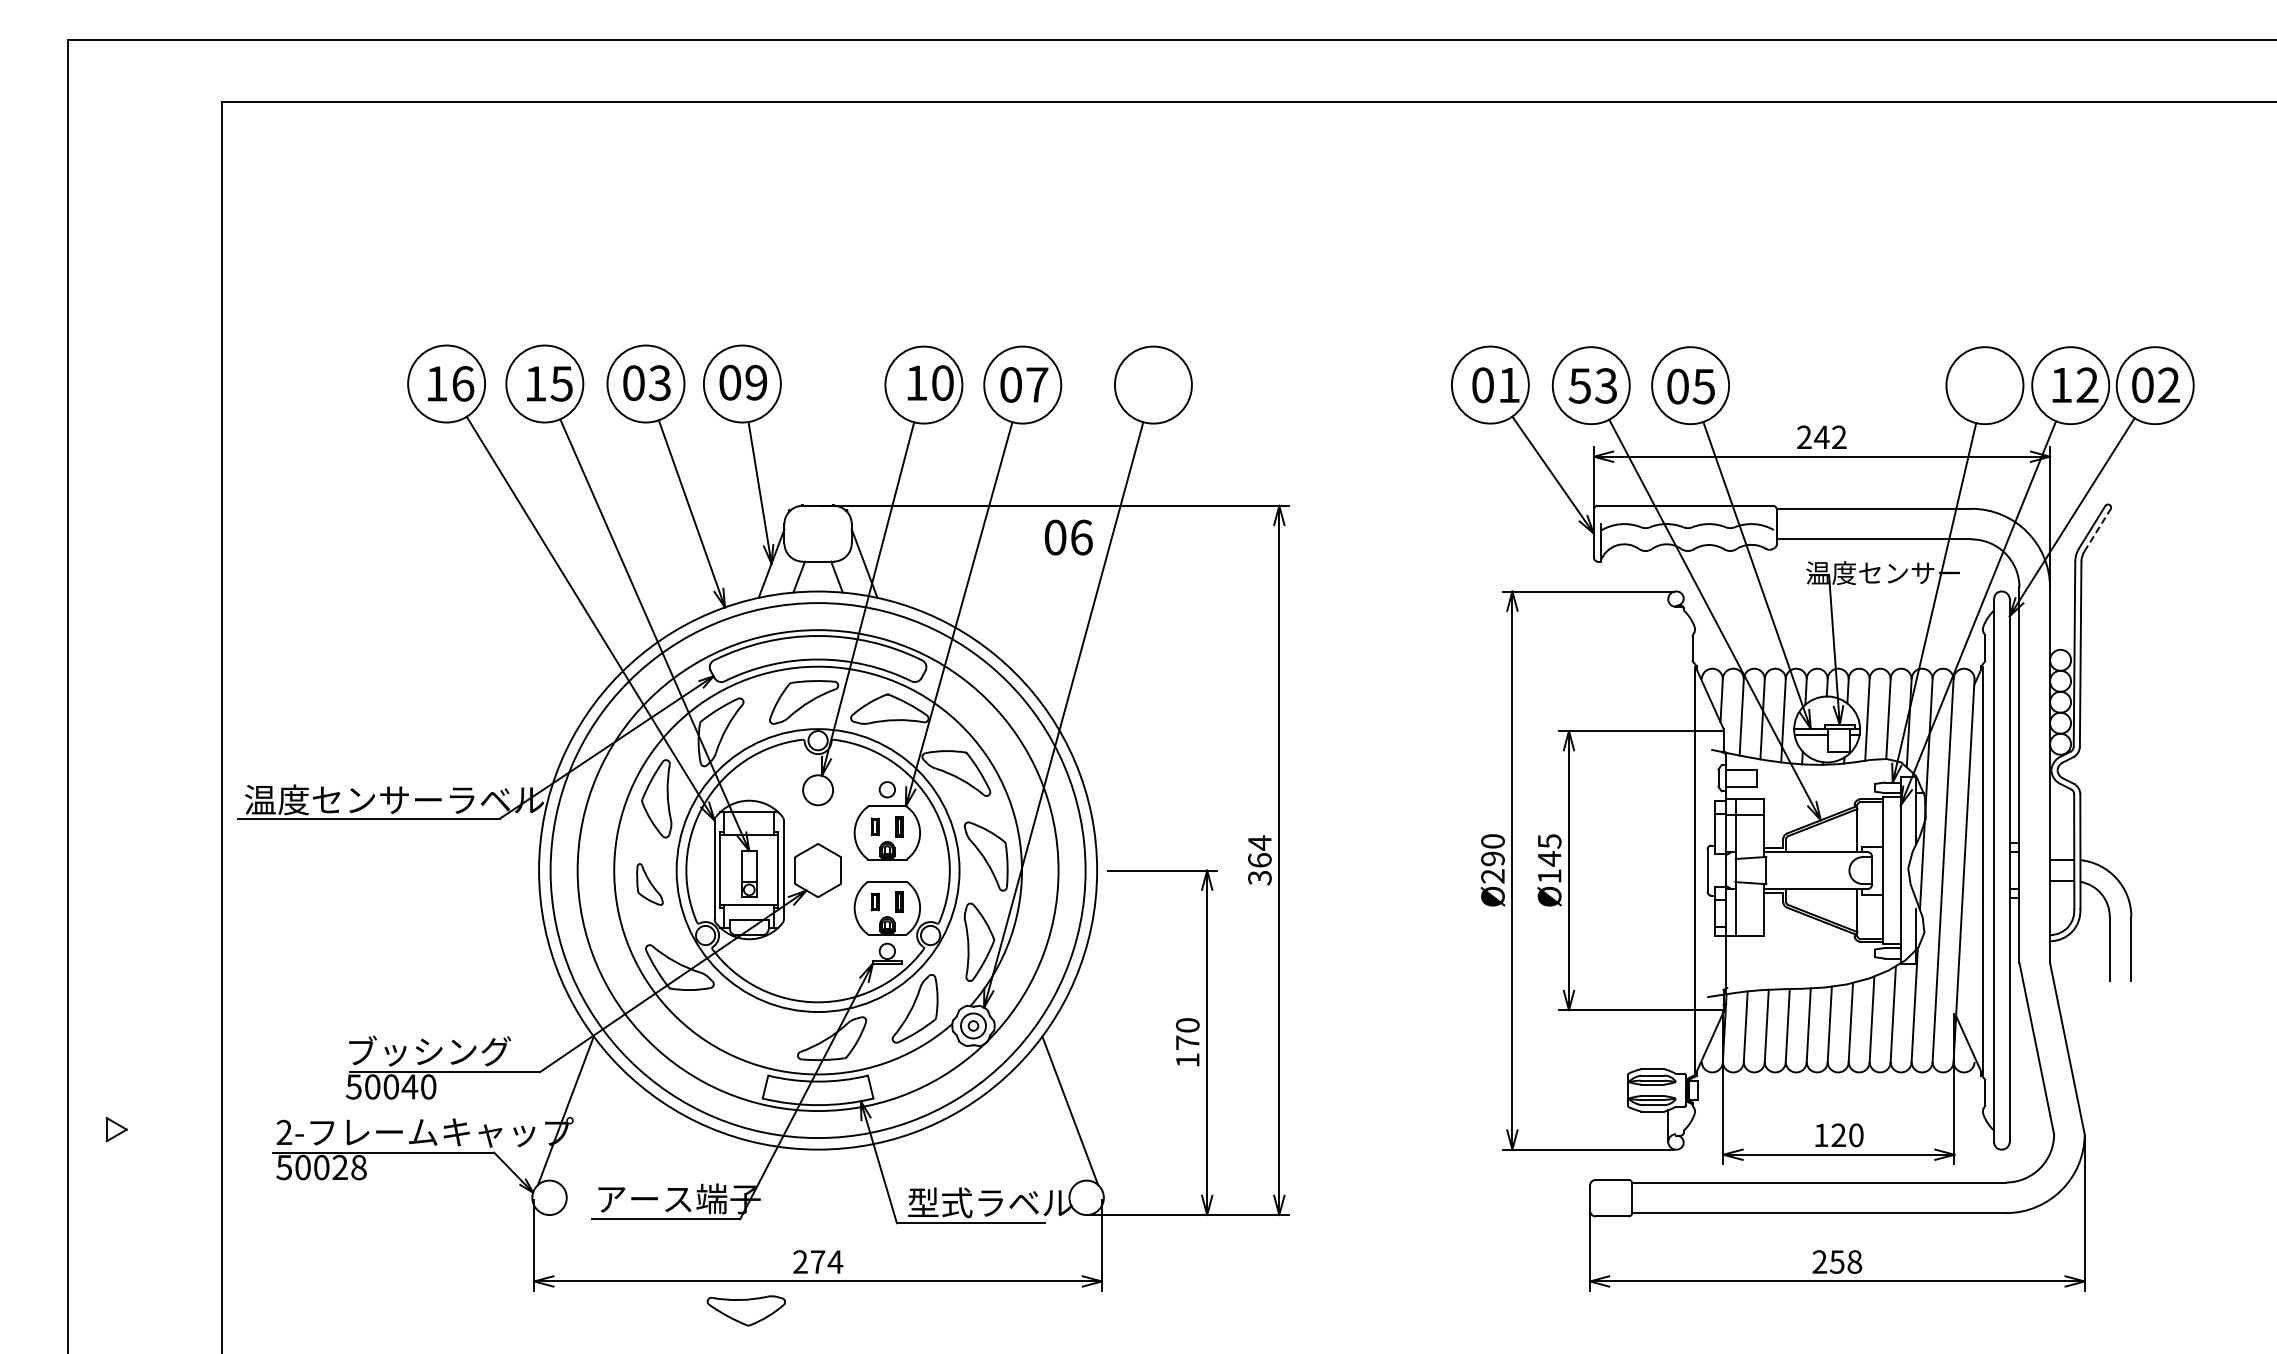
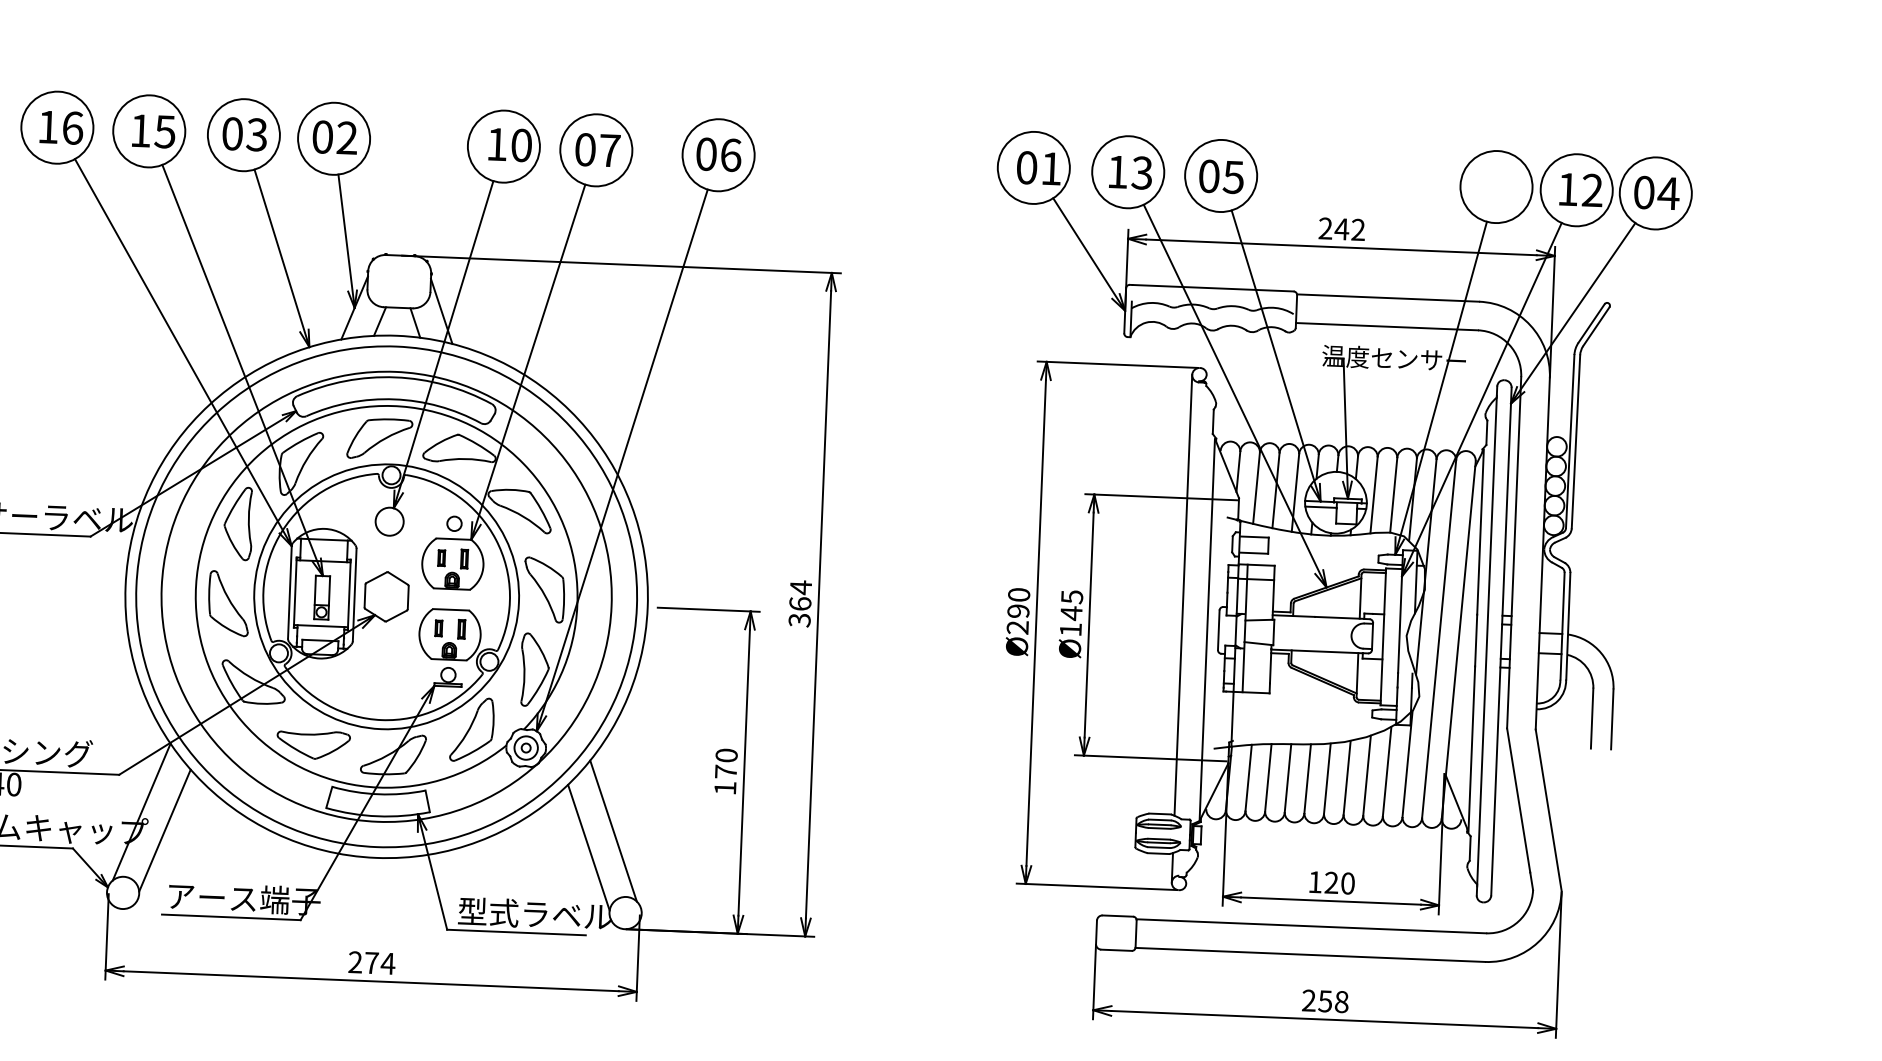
text: (756, 382) -> (347, 137), 09 -> 02
text: (2168, 384) -> (1668, 192), 02 -> 04
text: (1579, 385) -> (1117, 171), 53 -> 13
line: (2097, 529) -> (1596, 325), dashed -> solid
text: (1068, 537) -> (718, 154), moved
line: (1668, 834) -> (1183, 595), added
part: (649, 884) -> (228, 603), size x1.67
line: (591, 1129) -> (164, 830), added
line: (1044, 1129) -> (588, 847), added
part: (745, 1310) -> (312, 744), moved

